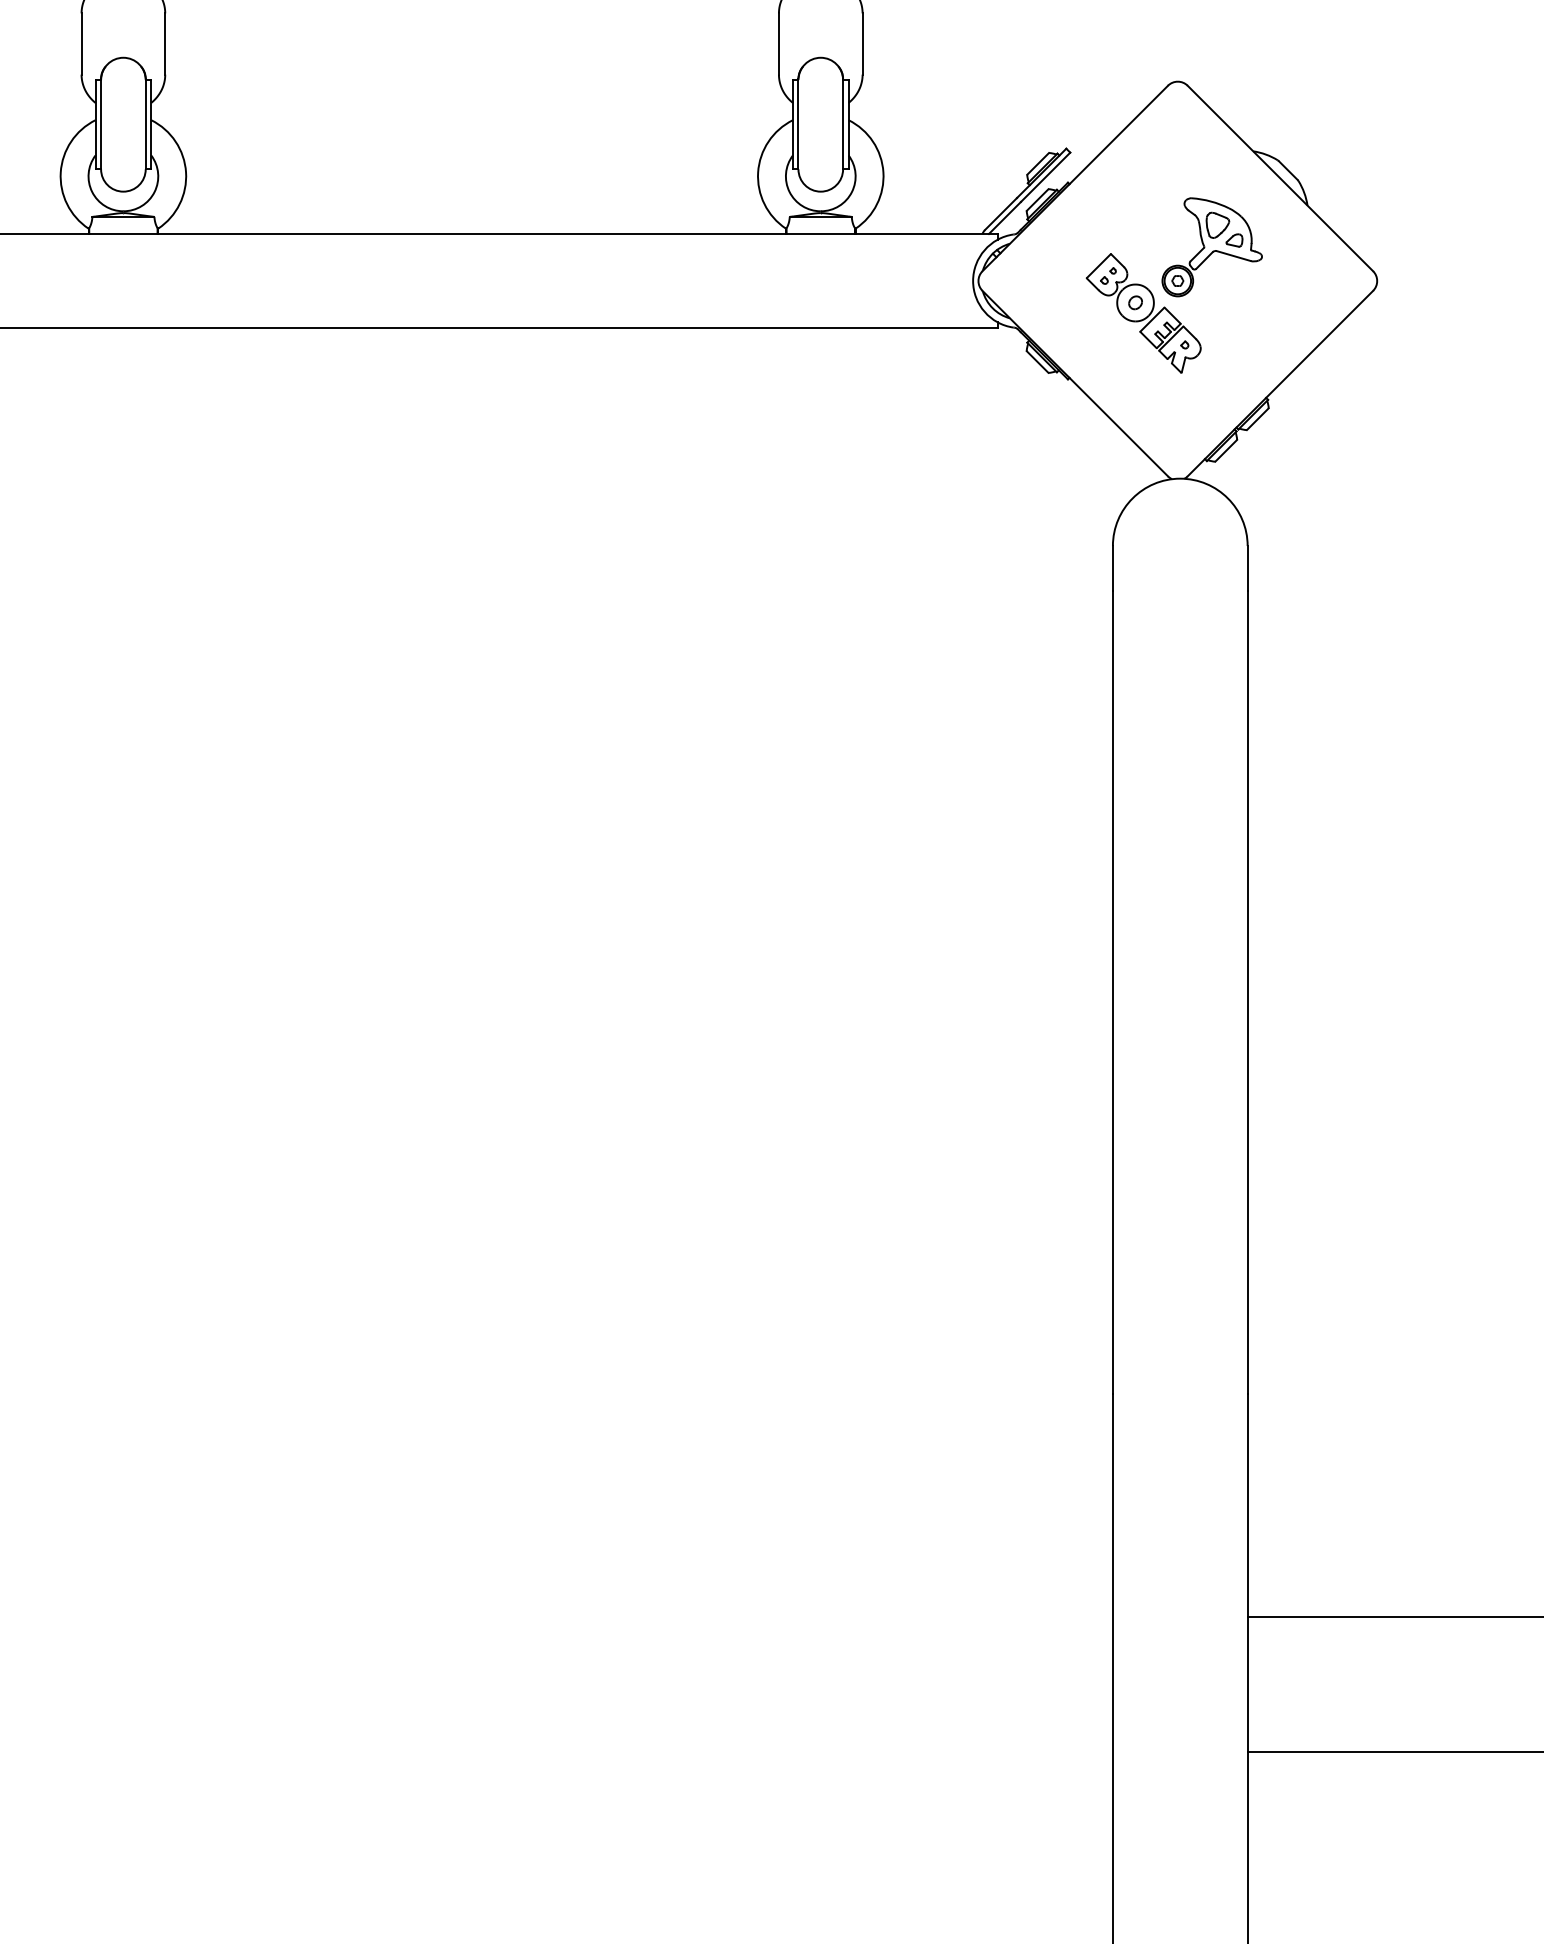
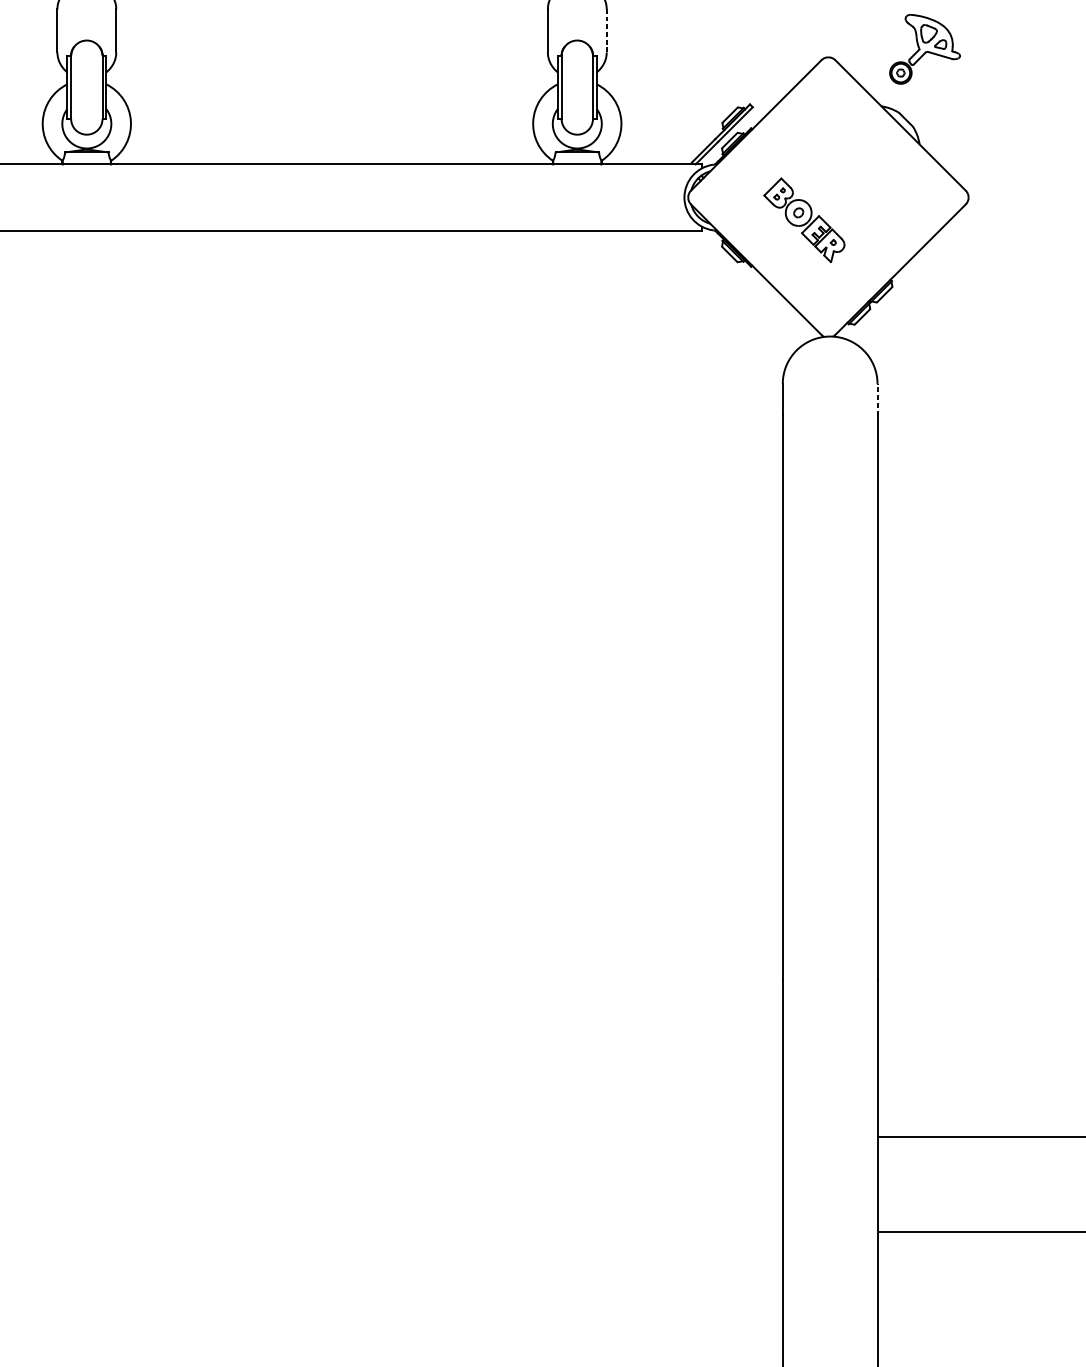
line: (862, 44) -> (606, 31), solid -> dashed
part: (1211, 247) -> (924, 49), moved
line: (1247, 567) -> (877, 399), solid -> dashed

